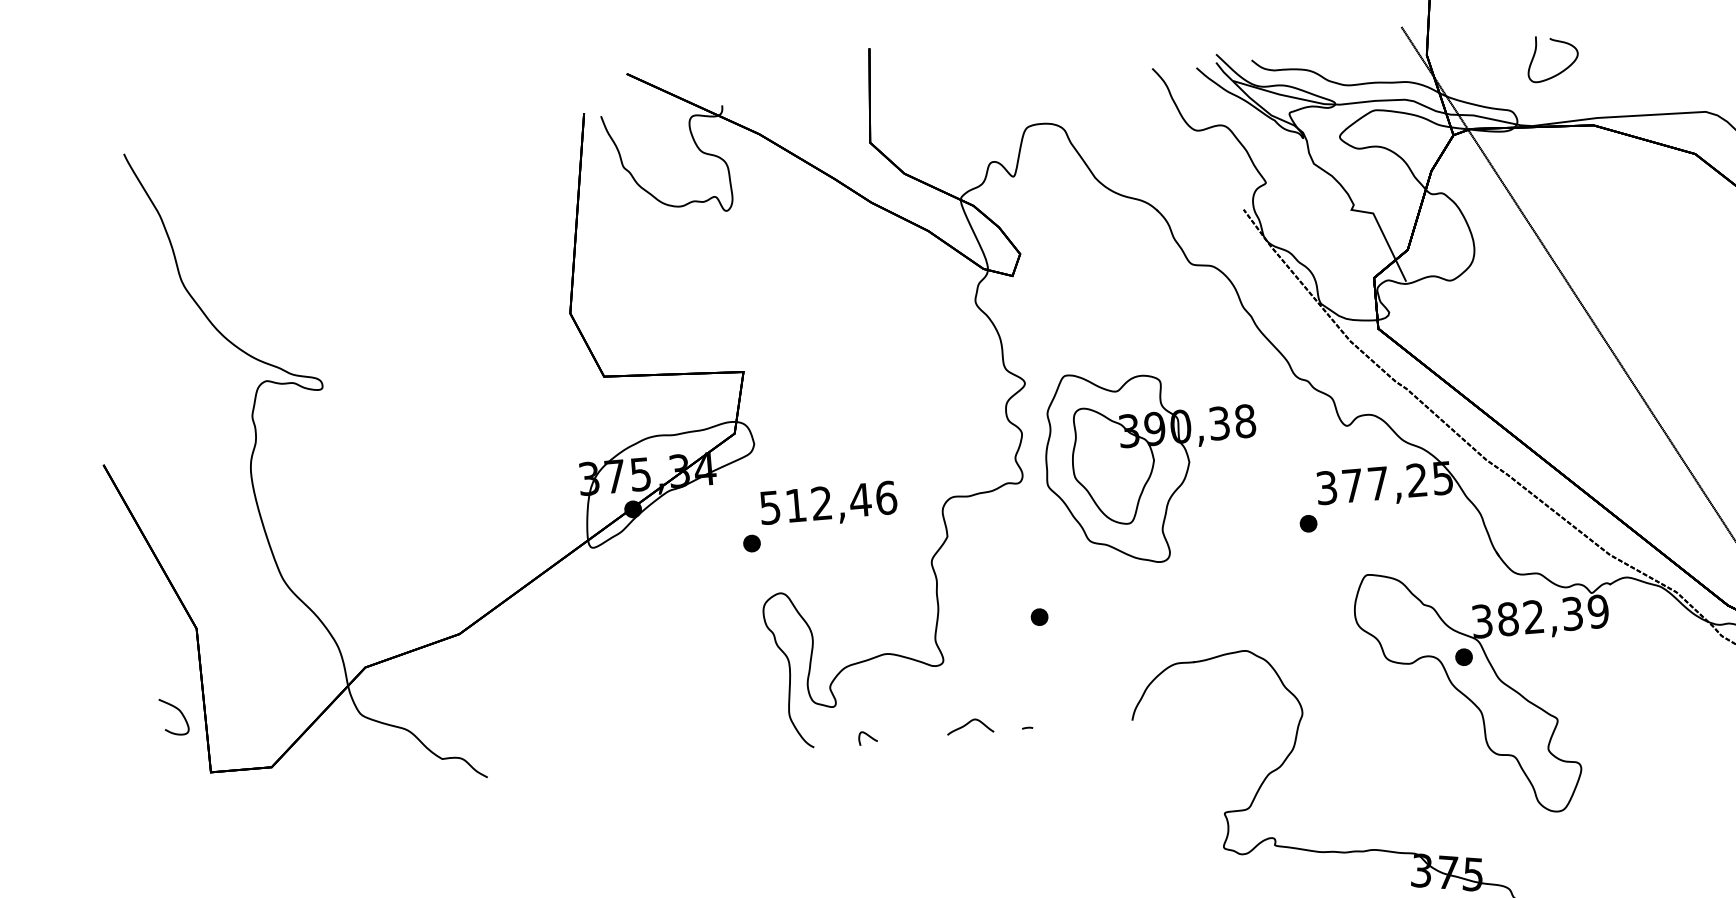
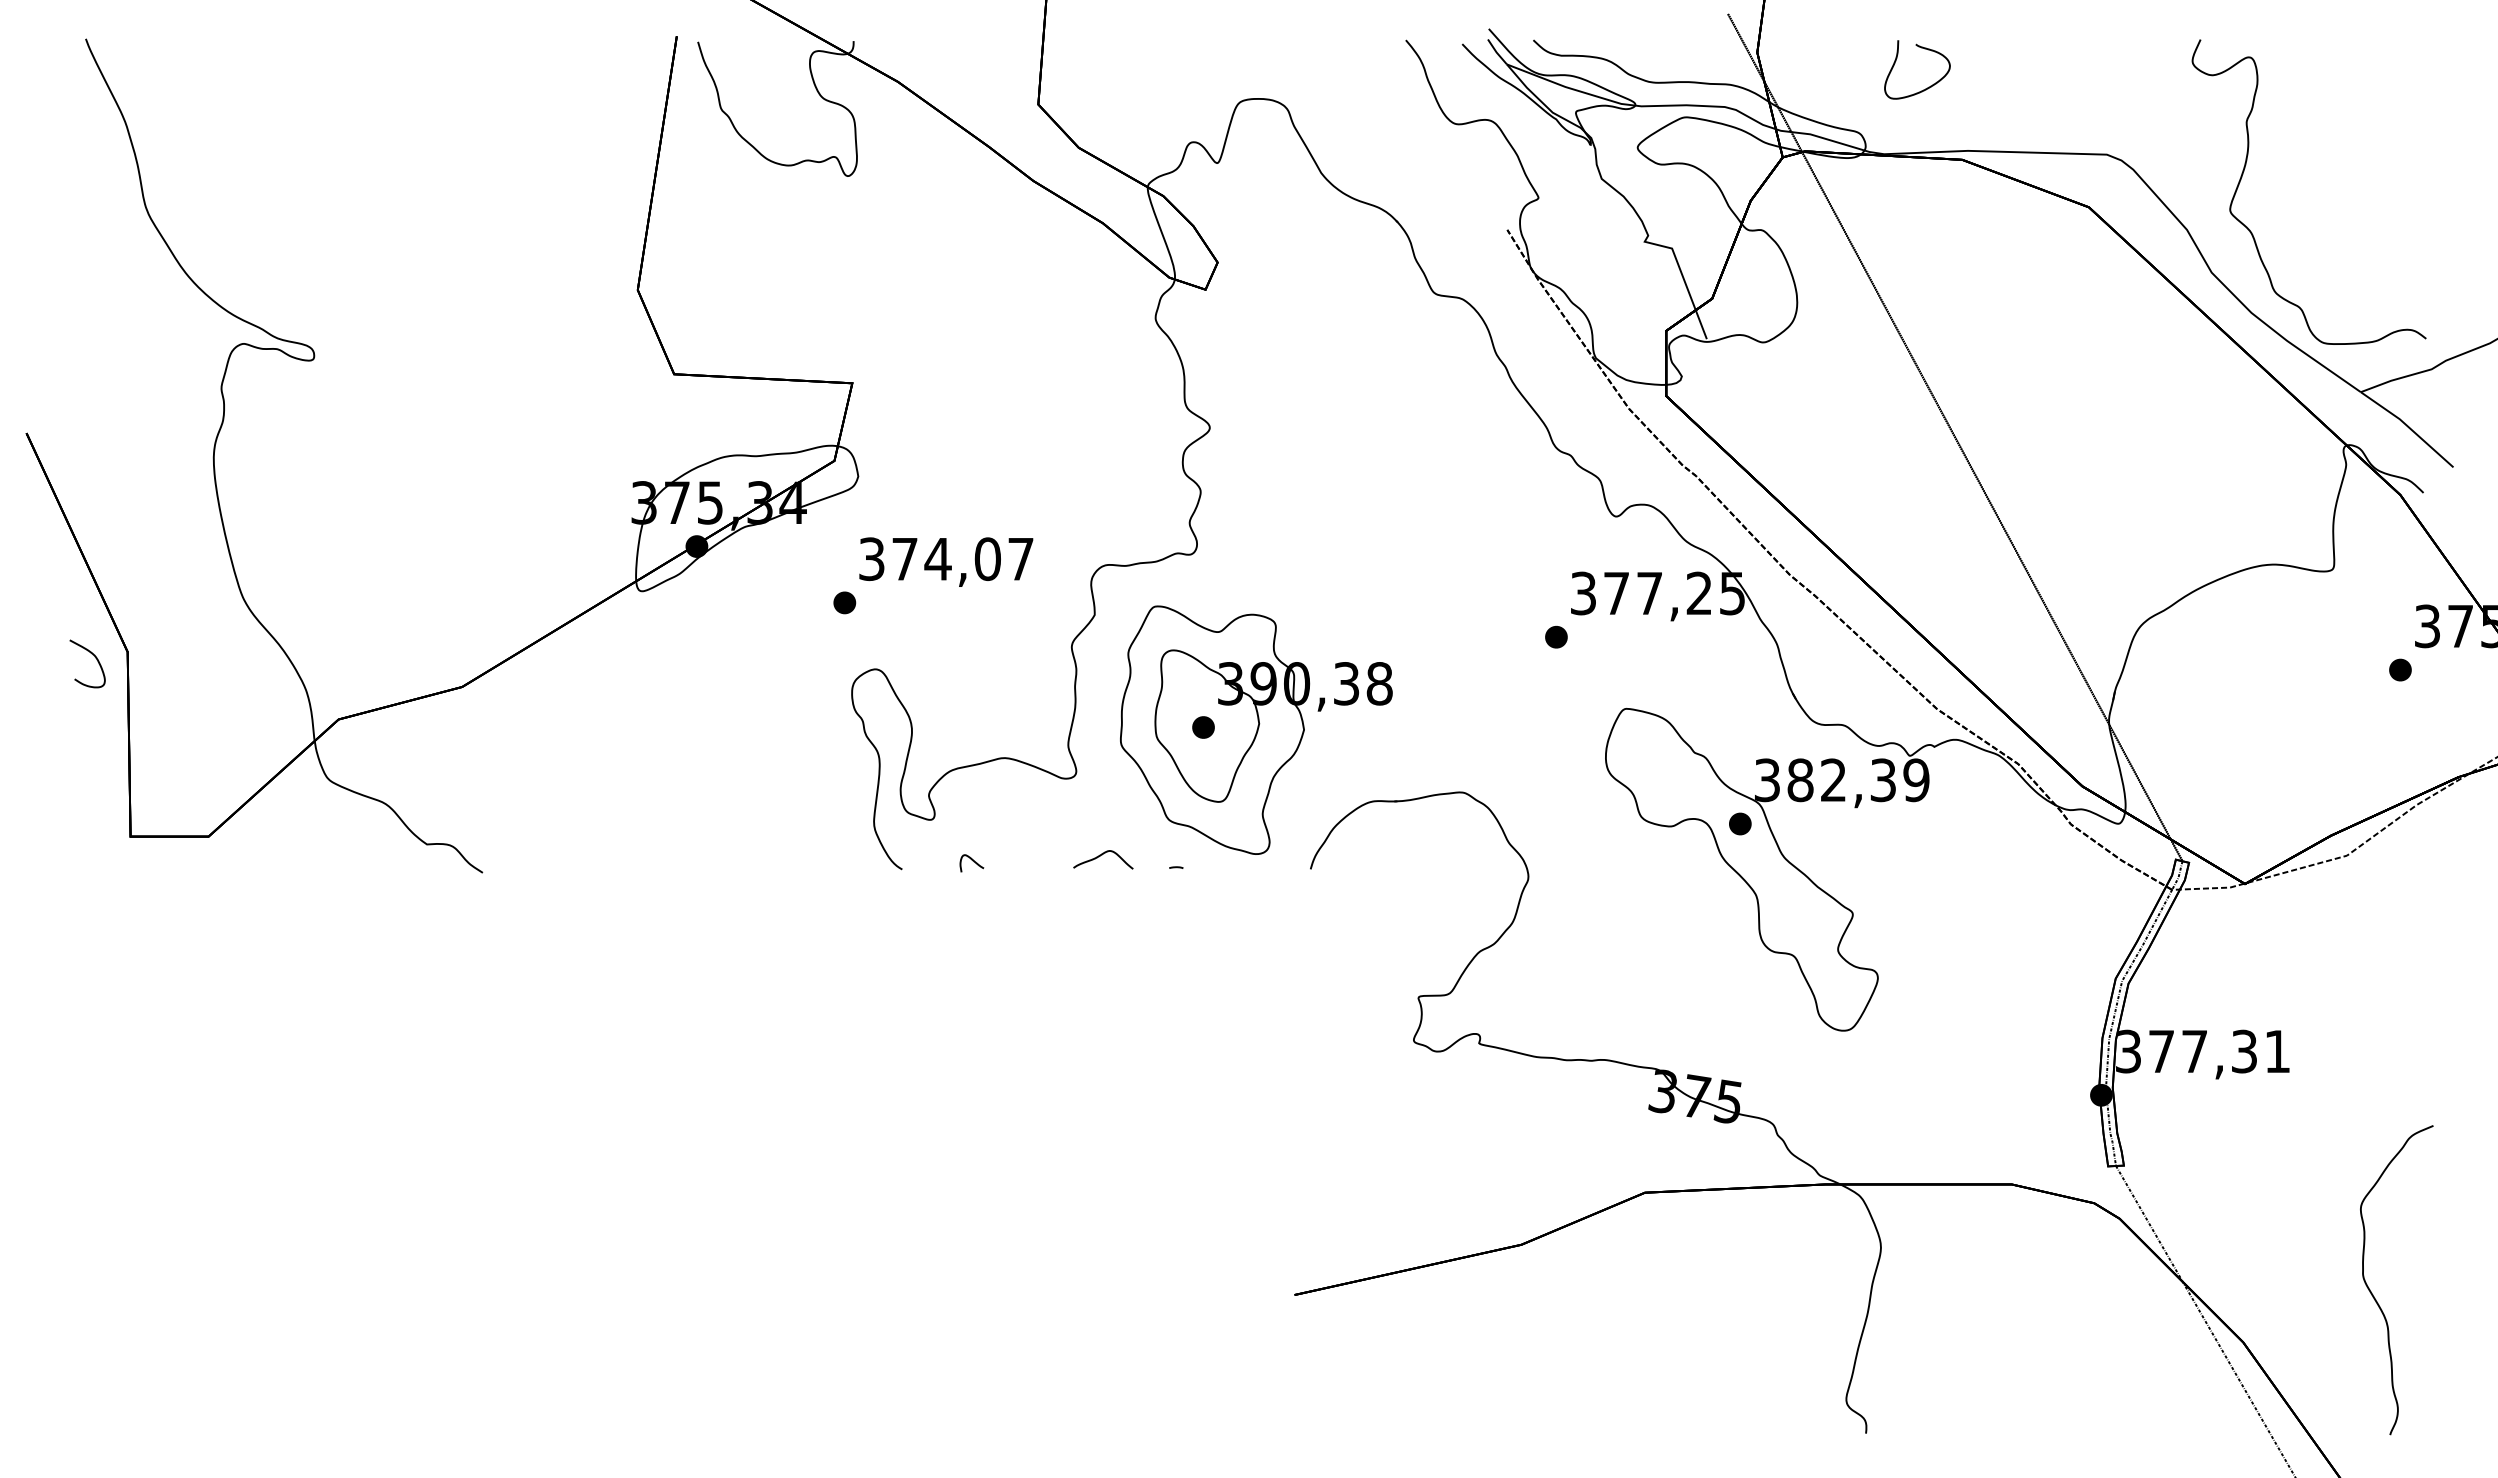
part: (1152, 464) -> (1256, 729), moved
text: (828, 503) -> (946, 559), 512,46 -> 374,07
part: (179, 712) -> (95, 658), moved

